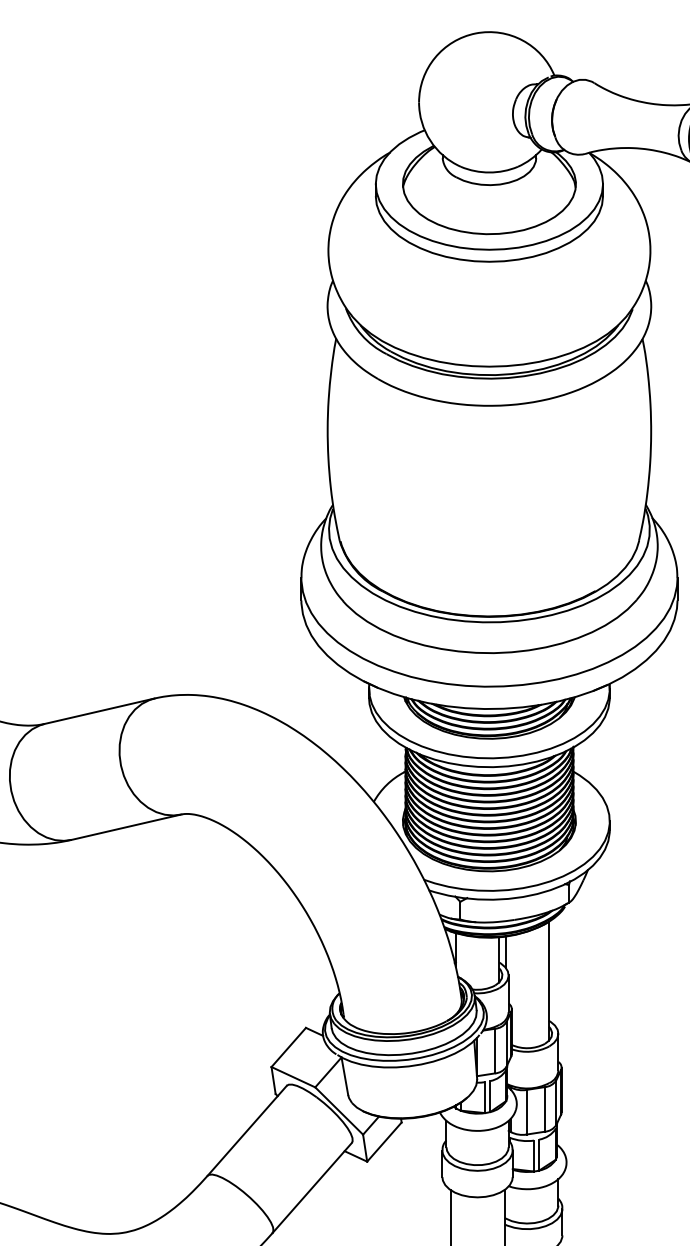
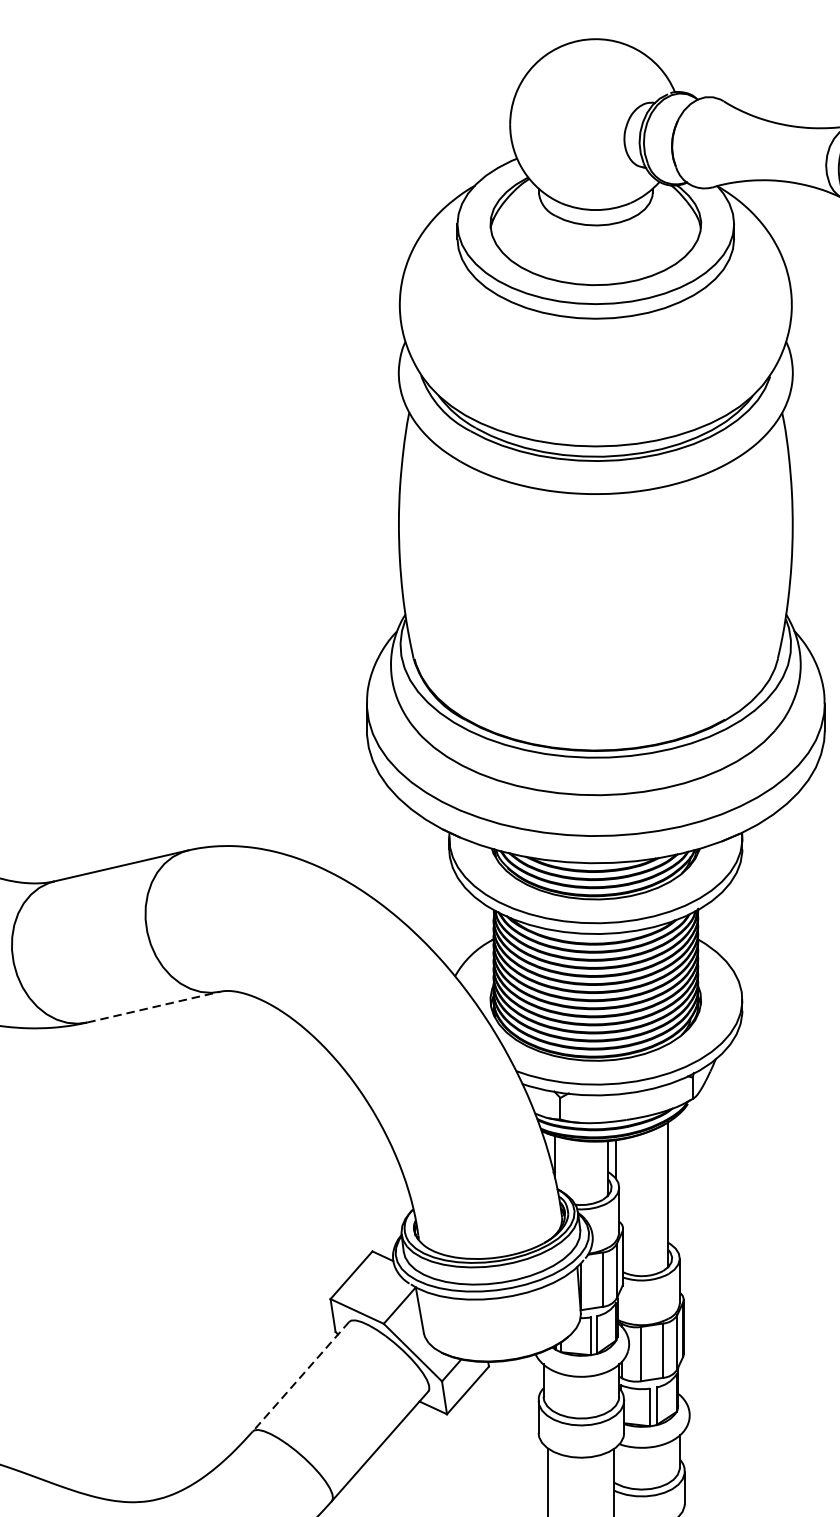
line: (127, 827) -> (155, 1007), solid -> dashed
line: (247, 1130) -> (301, 1376), solid -> dashed

